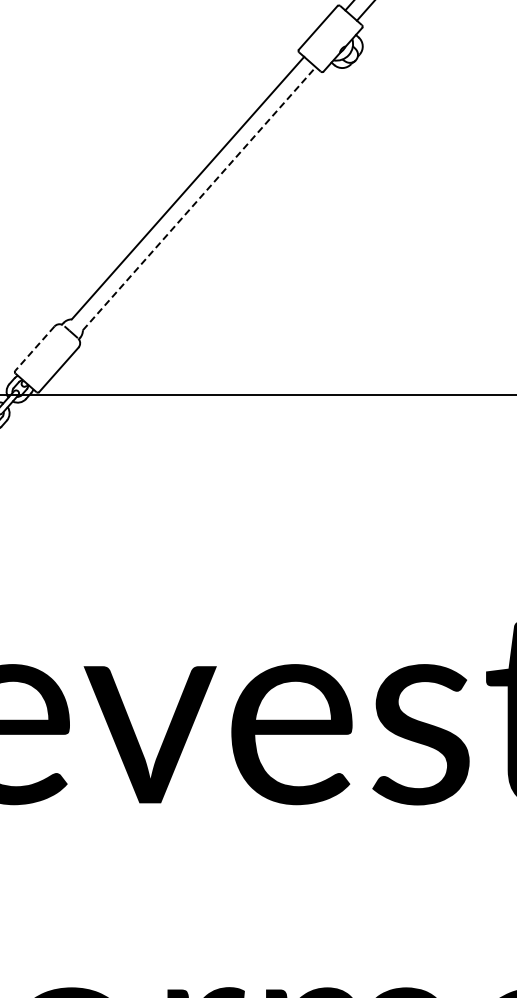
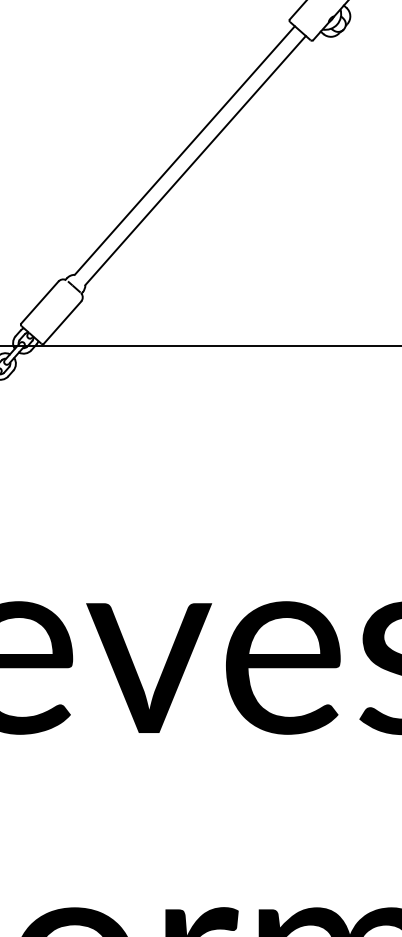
line: (199, 198) -> (195, 160), dashed -> solid
line: (34, 348) -> (39, 302), dashed -> solid

